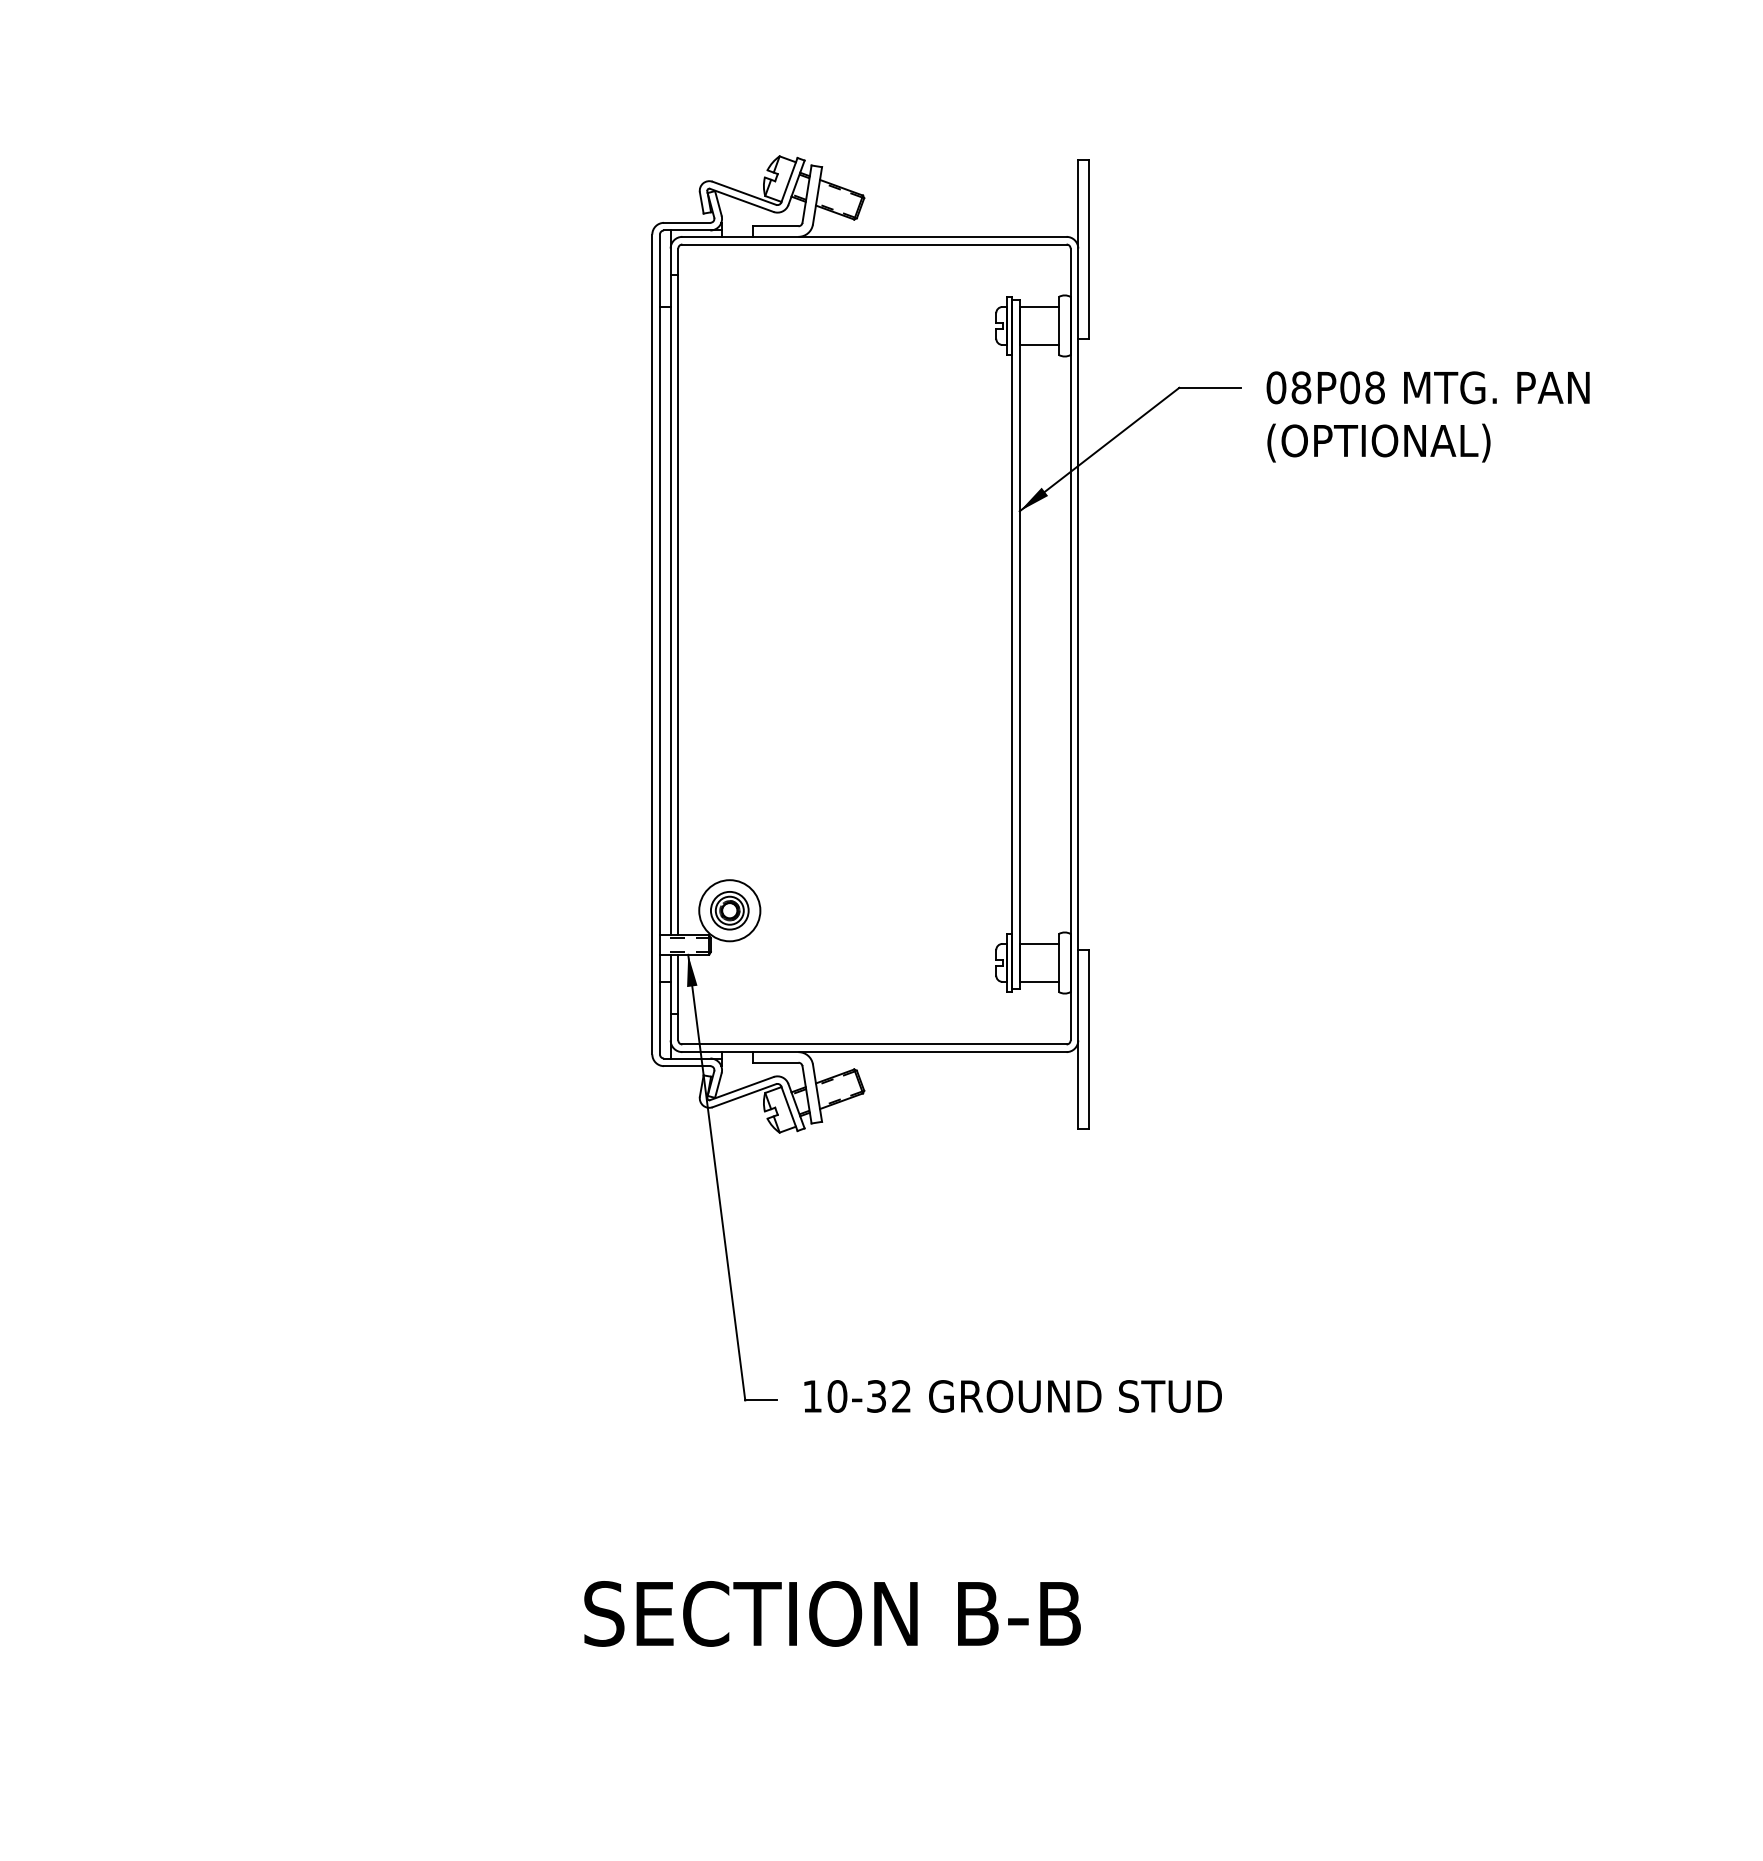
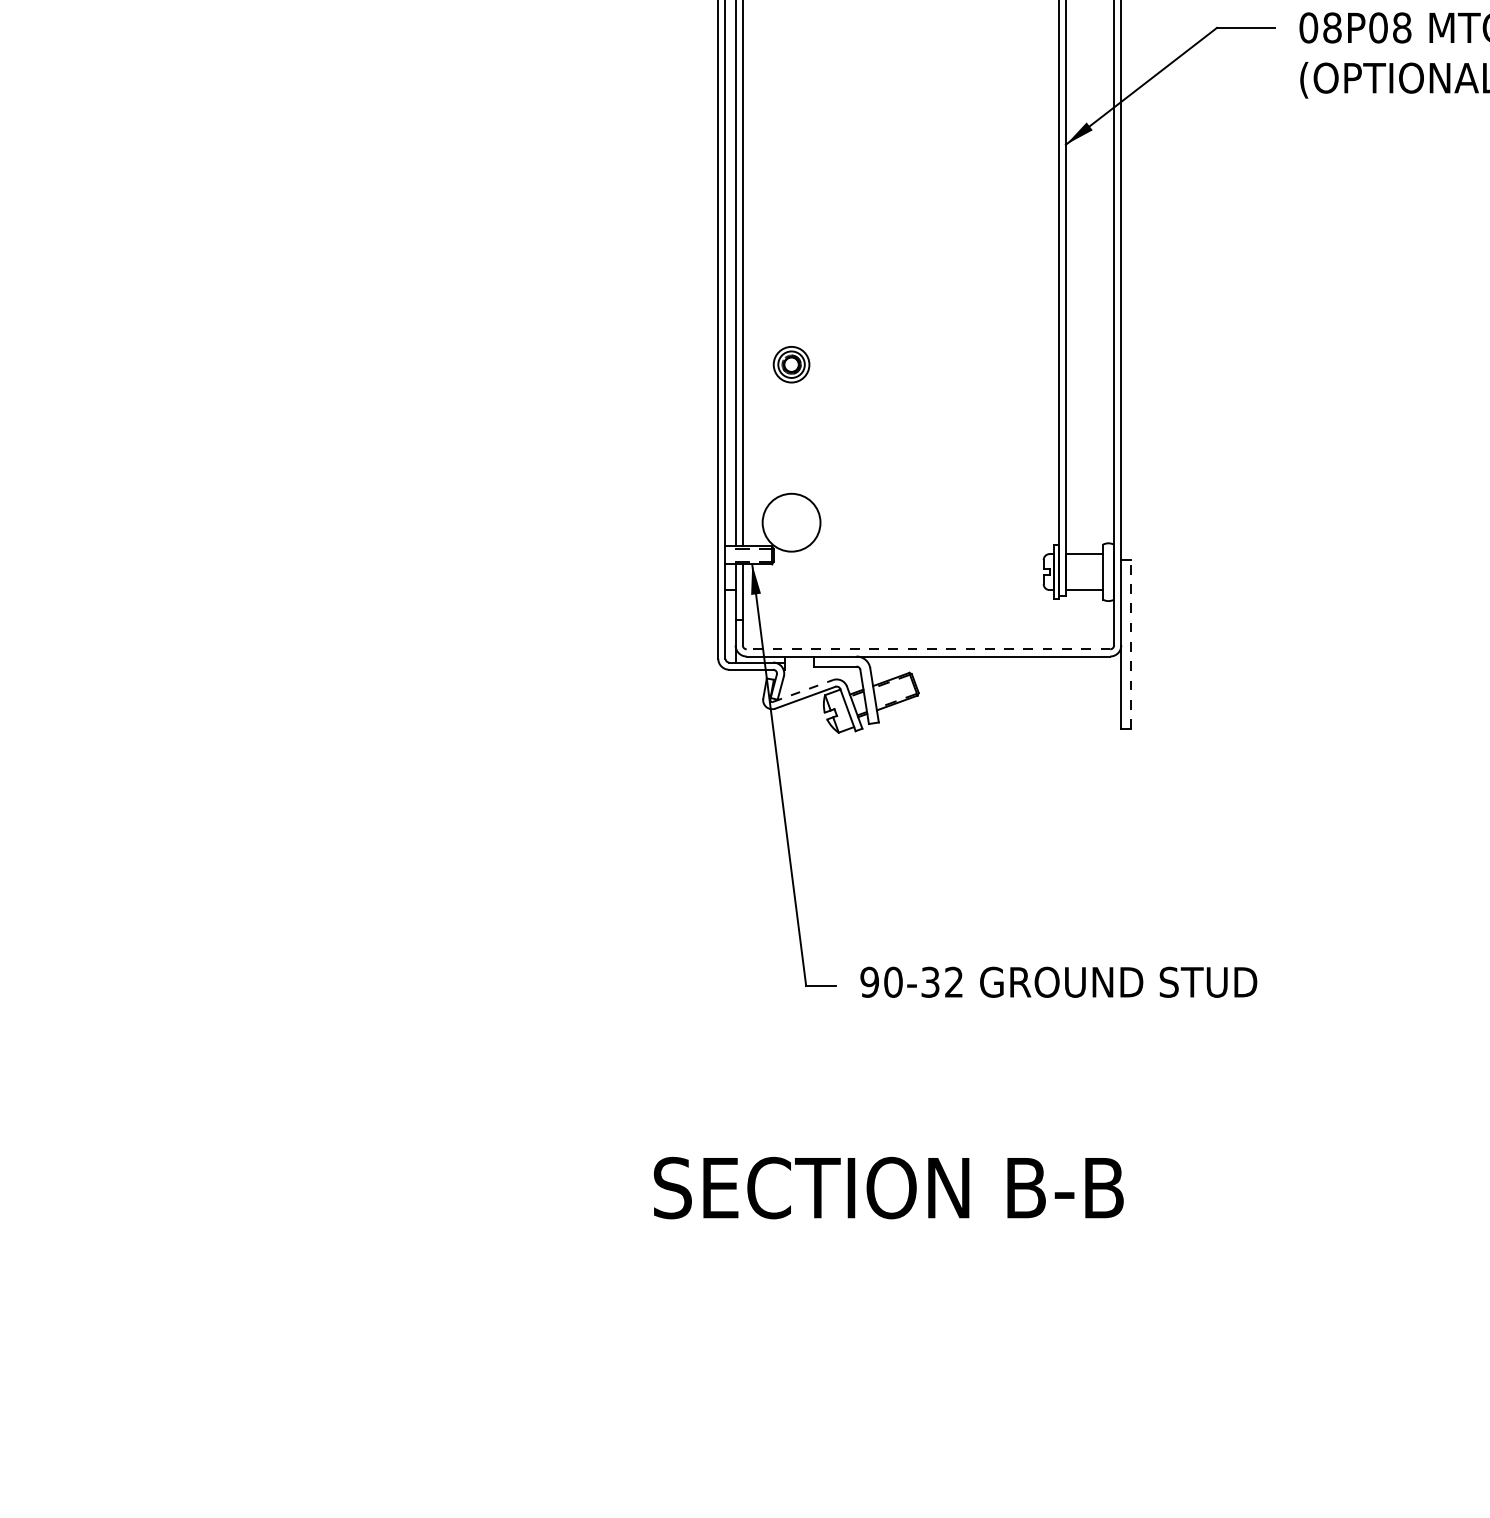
part: (729, 910) -> (791, 364), moved
line: (1088, 1038) -> (1130, 643), solid -> dashed
line: (873, 1044) -> (927, 649), solid -> dashed
line: (741, 1088) -> (802, 690), solid -> dashed
text: (812, 1396) -> (869, 982), 10-32 -> 90-32

